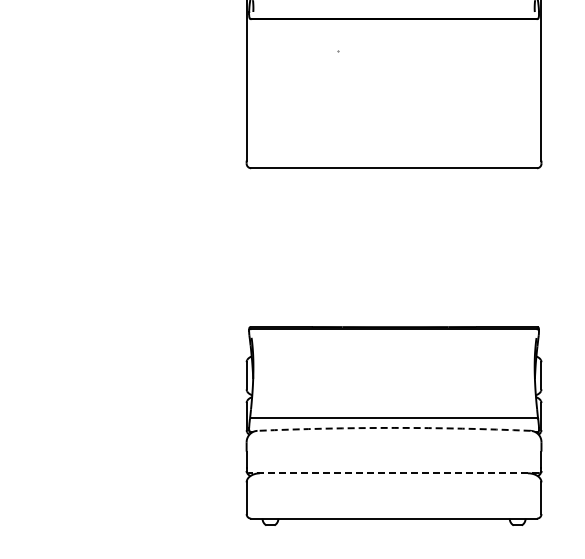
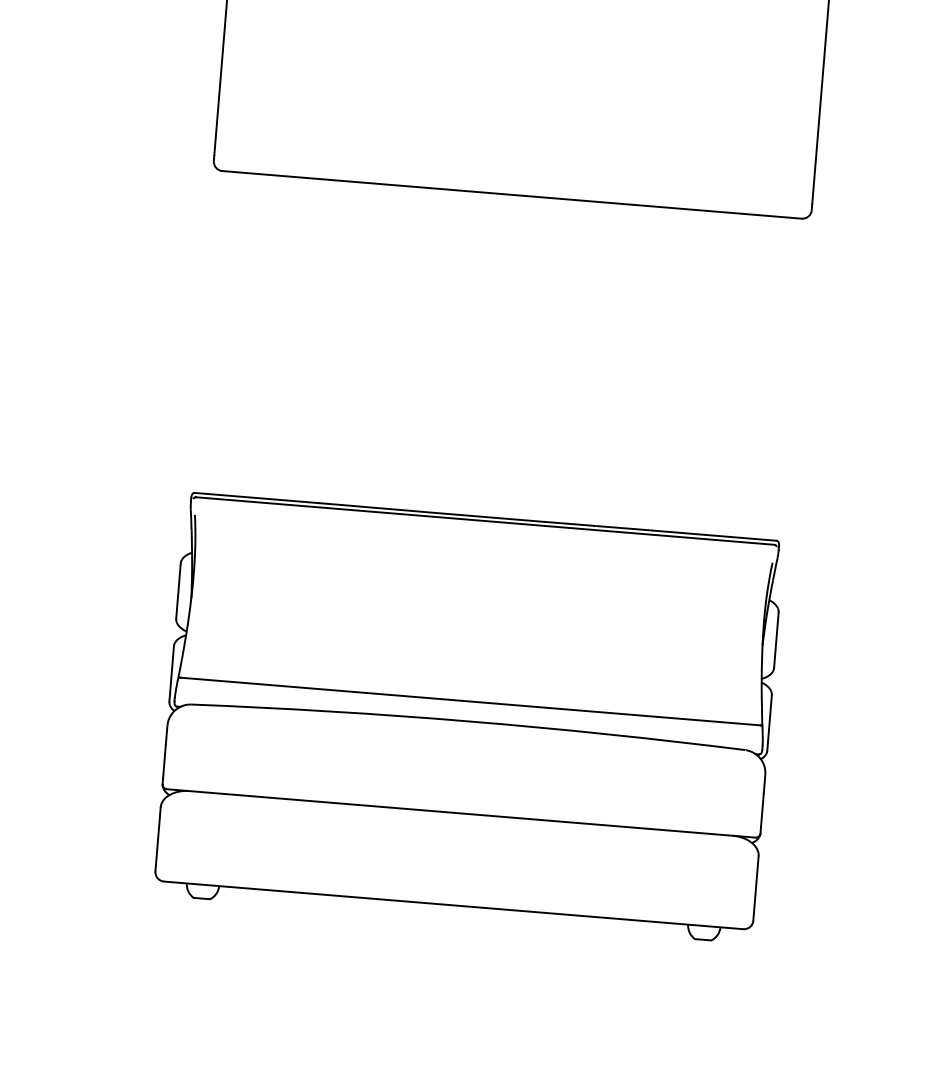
arc: (394, 427) -> (469, 720), dashed -> solid
line: (393, 473) -> (460, 813), dashed -> solid

